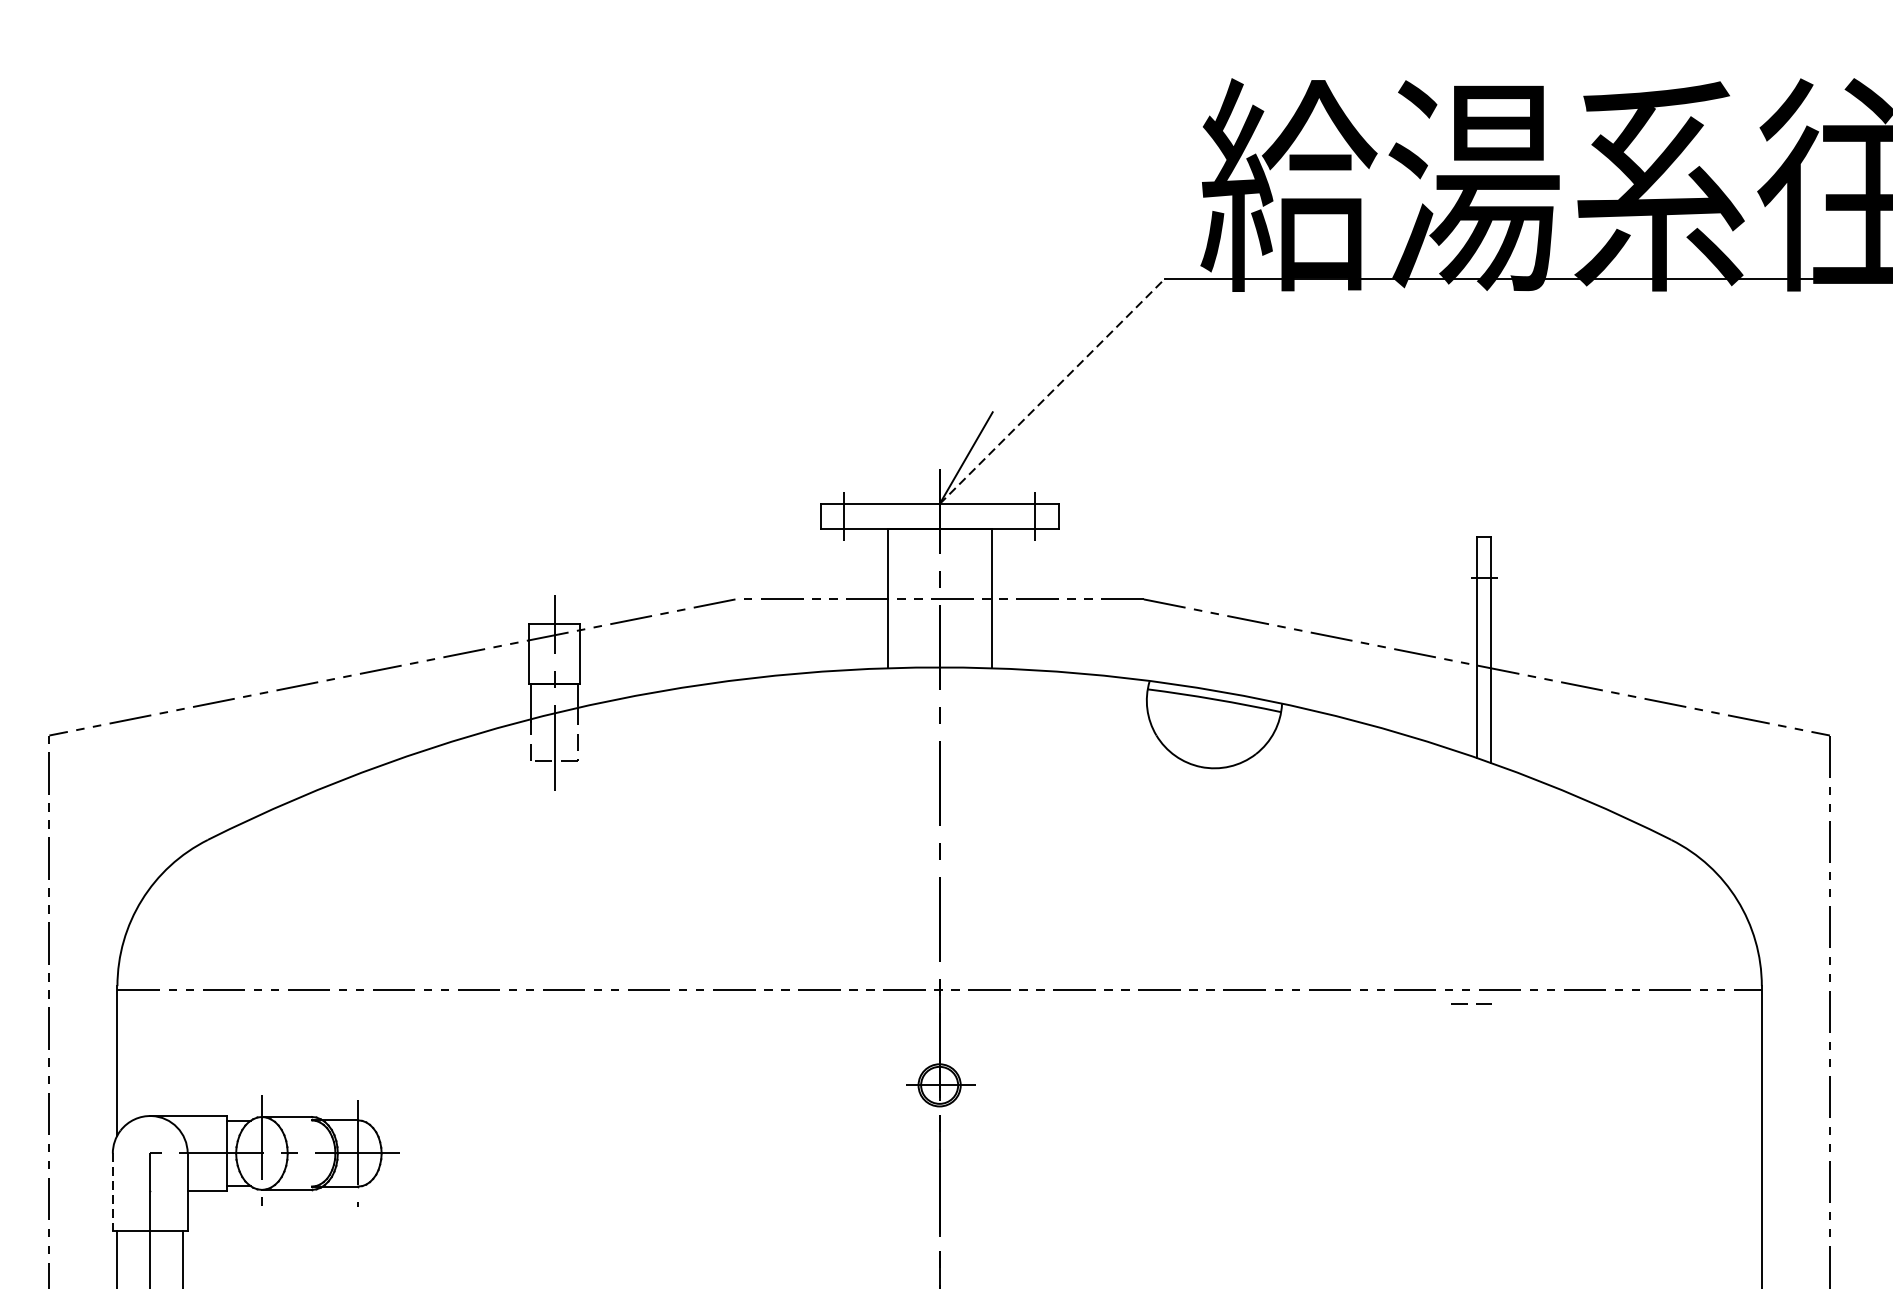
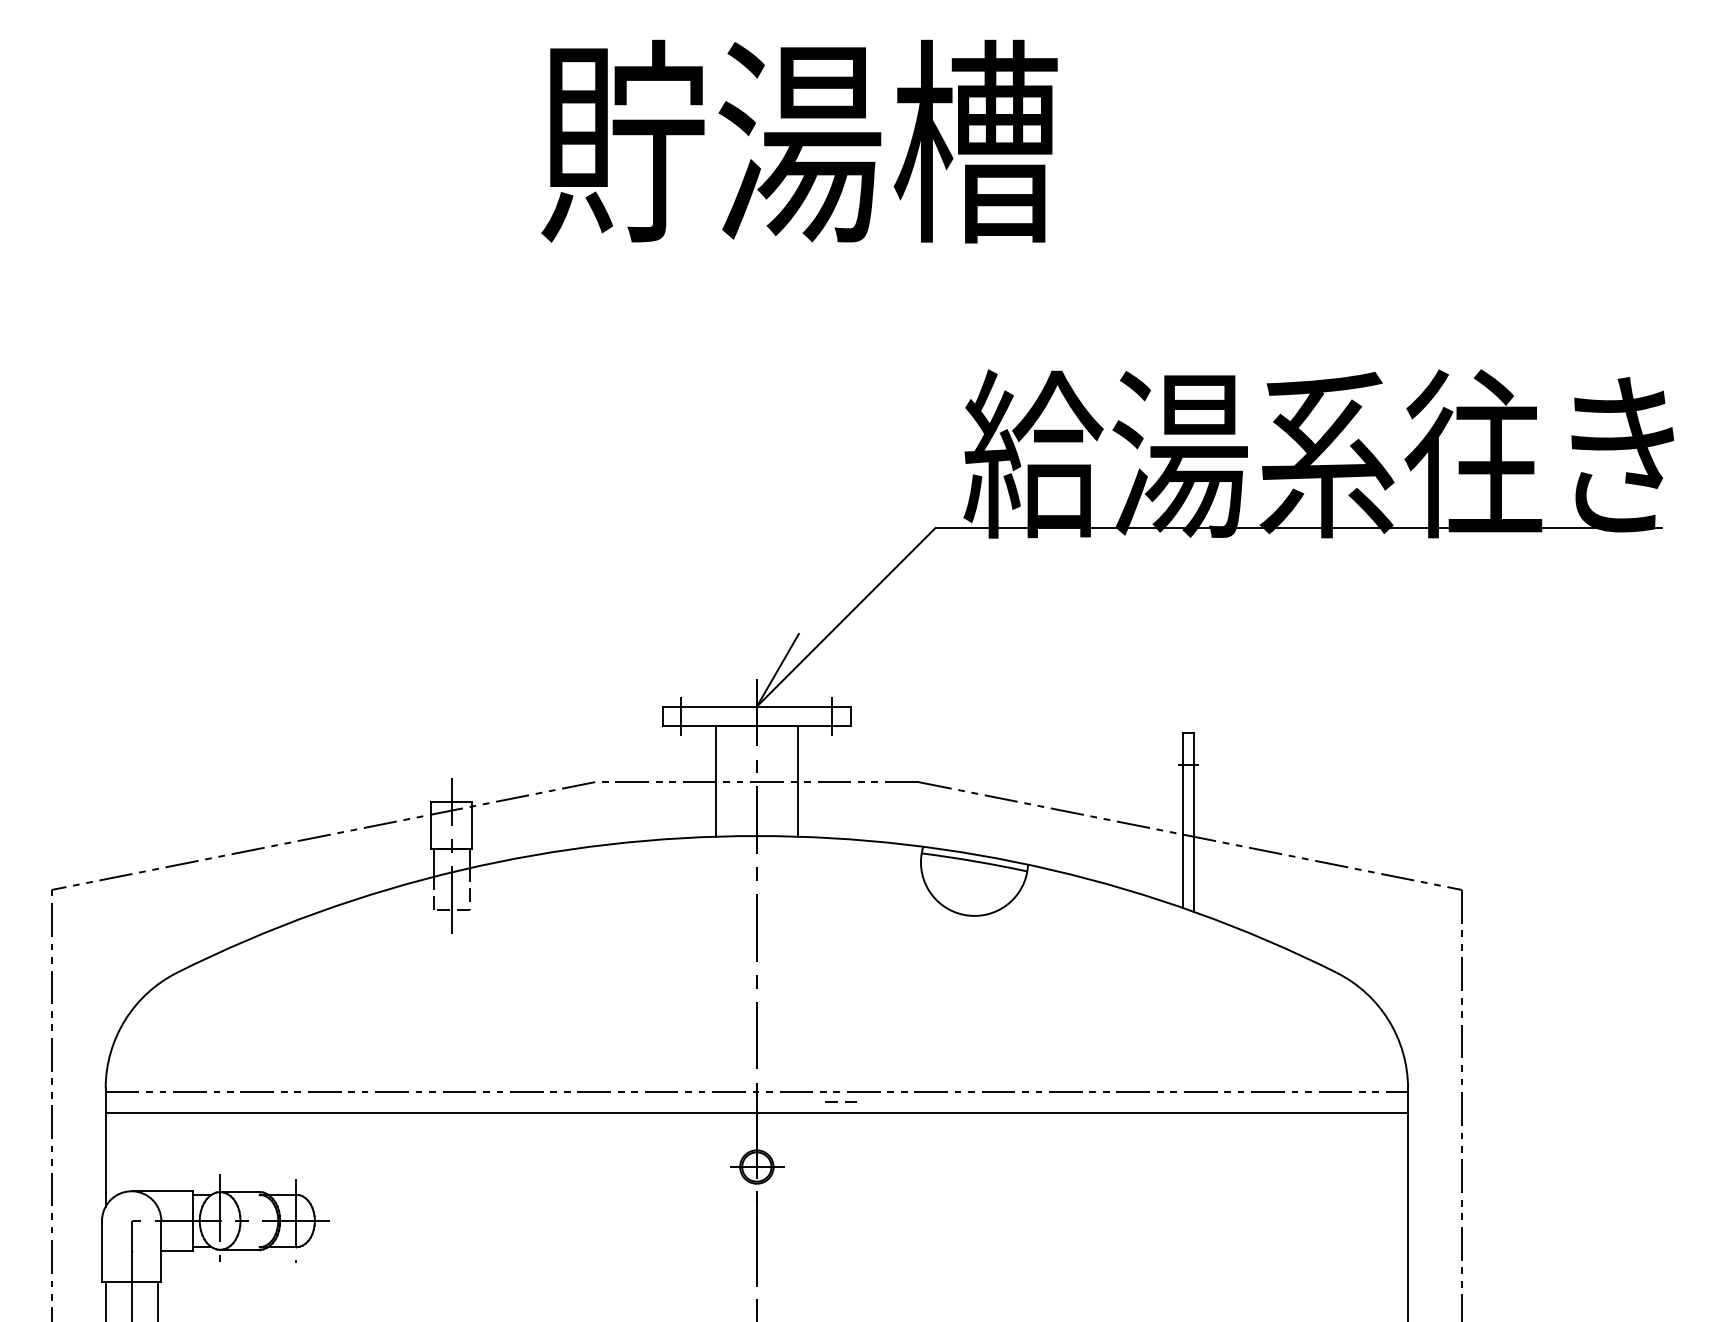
line: (1052, 391) -> (846, 617), dashed -> solid
line: (1466, 1002) -> (837, 1101), moved
line: (939, 1017) -> (756, 1113), added
line: (113, 1192) -> (102, 1251), dashed -> solid

